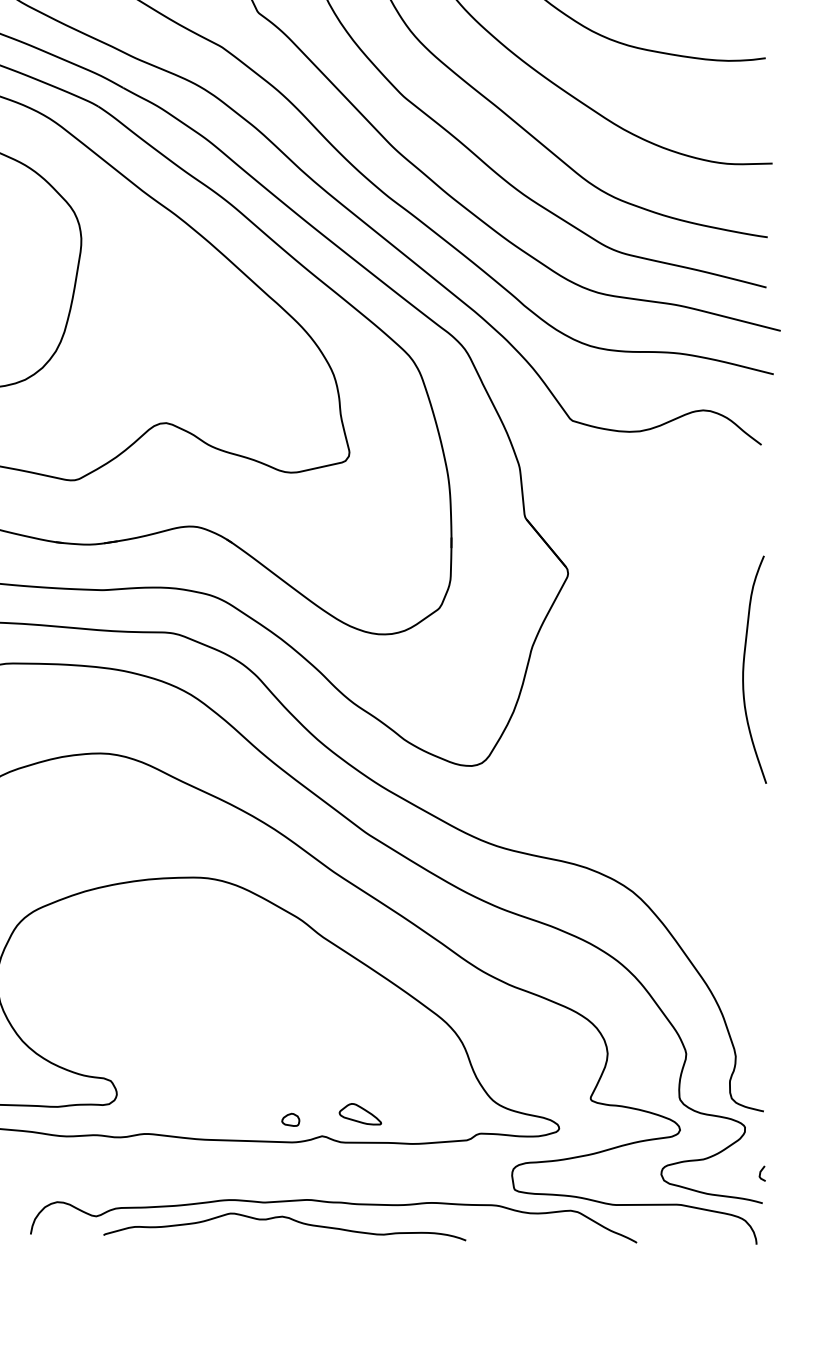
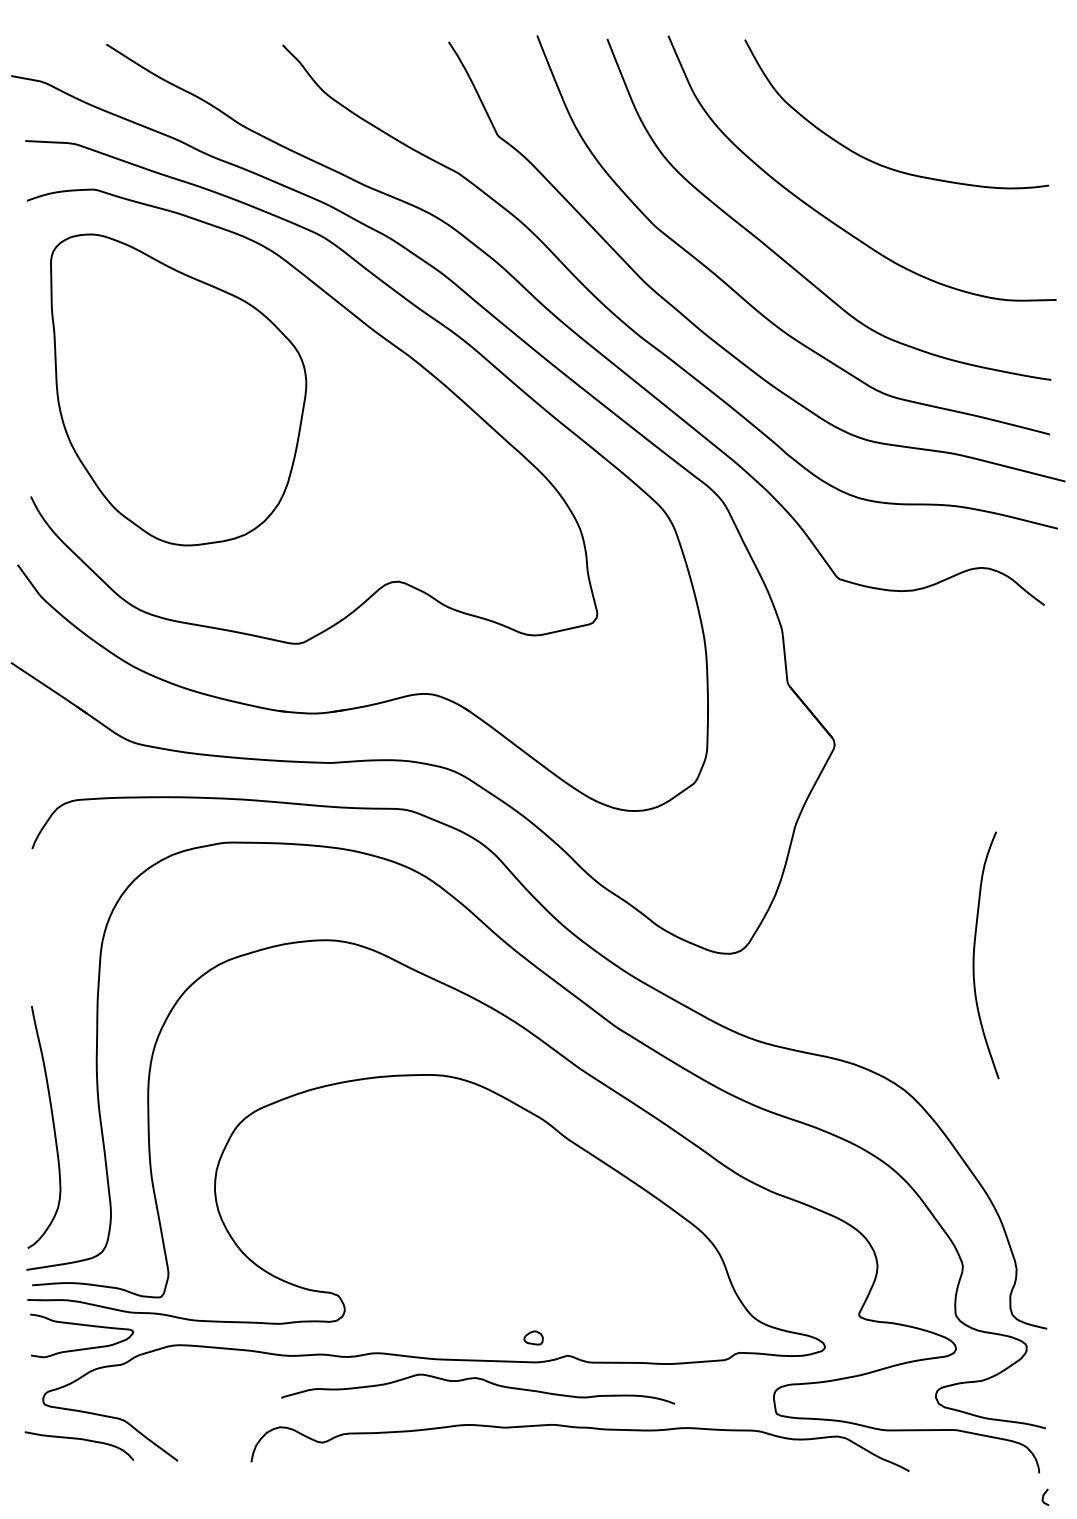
curve: (743, 669) -> (974, 955), moved
part: (359, 1113) -> (608, 1331), removed
line: (761, 1172) -> (1044, 1496), moved
curve: (287, 1218) -> (481, 1380), moved

